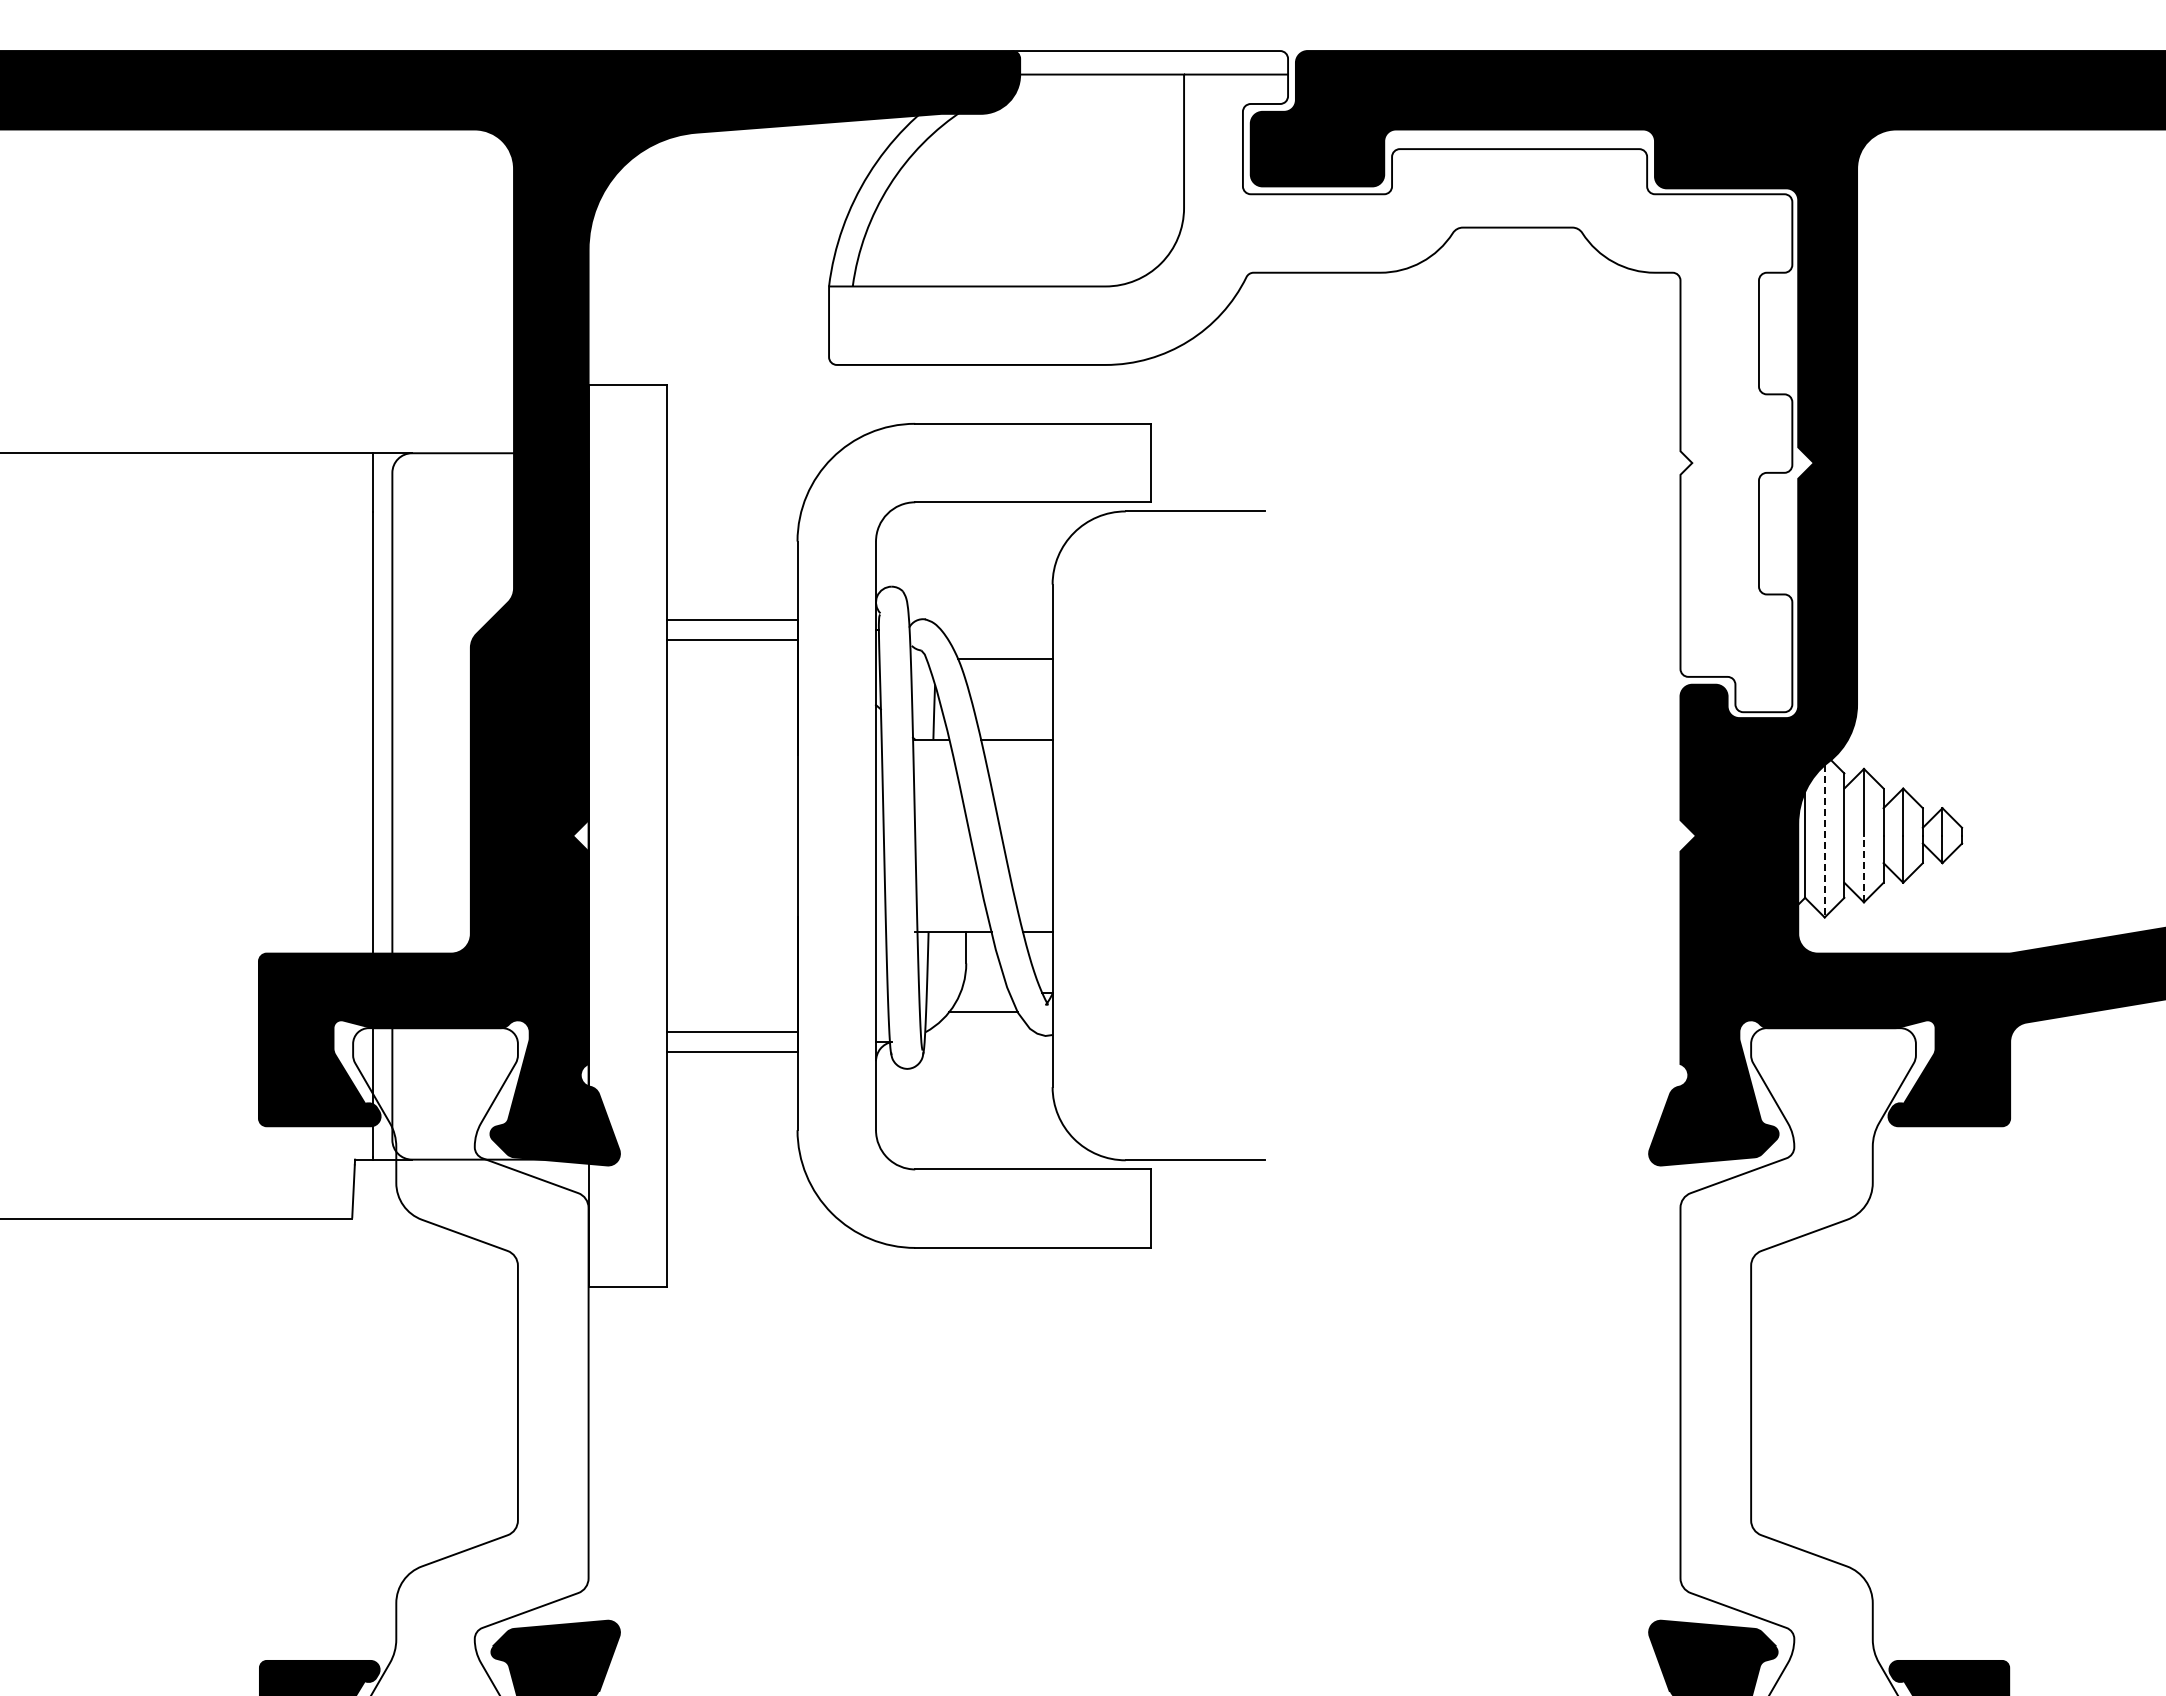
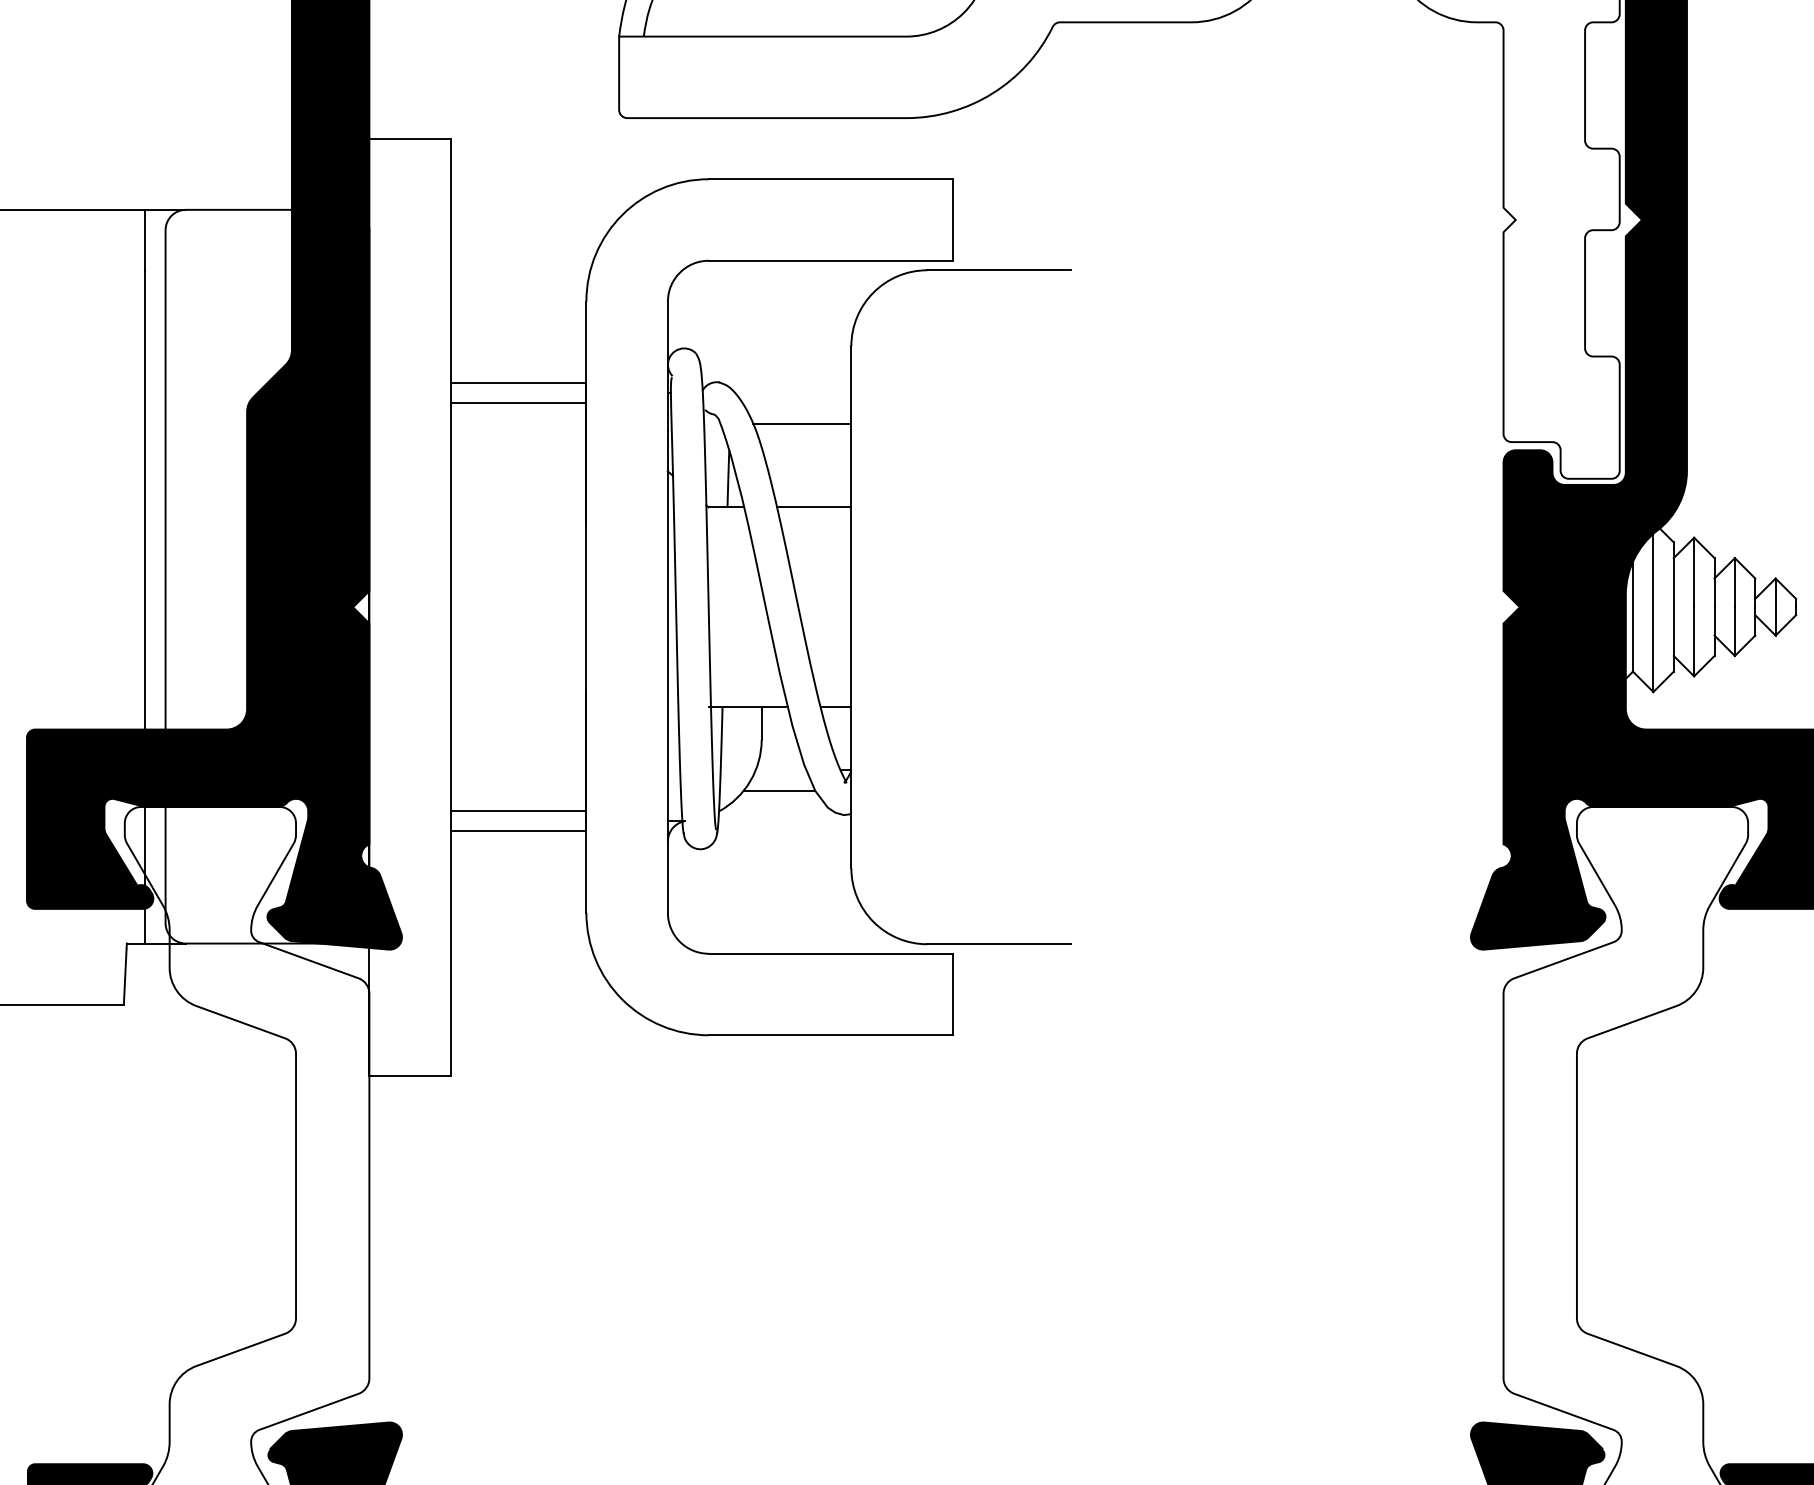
line: (1824, 835) -> (1653, 606), dashed -> solid
line: (1863, 868) -> (1693, 641), dashed -> solid

